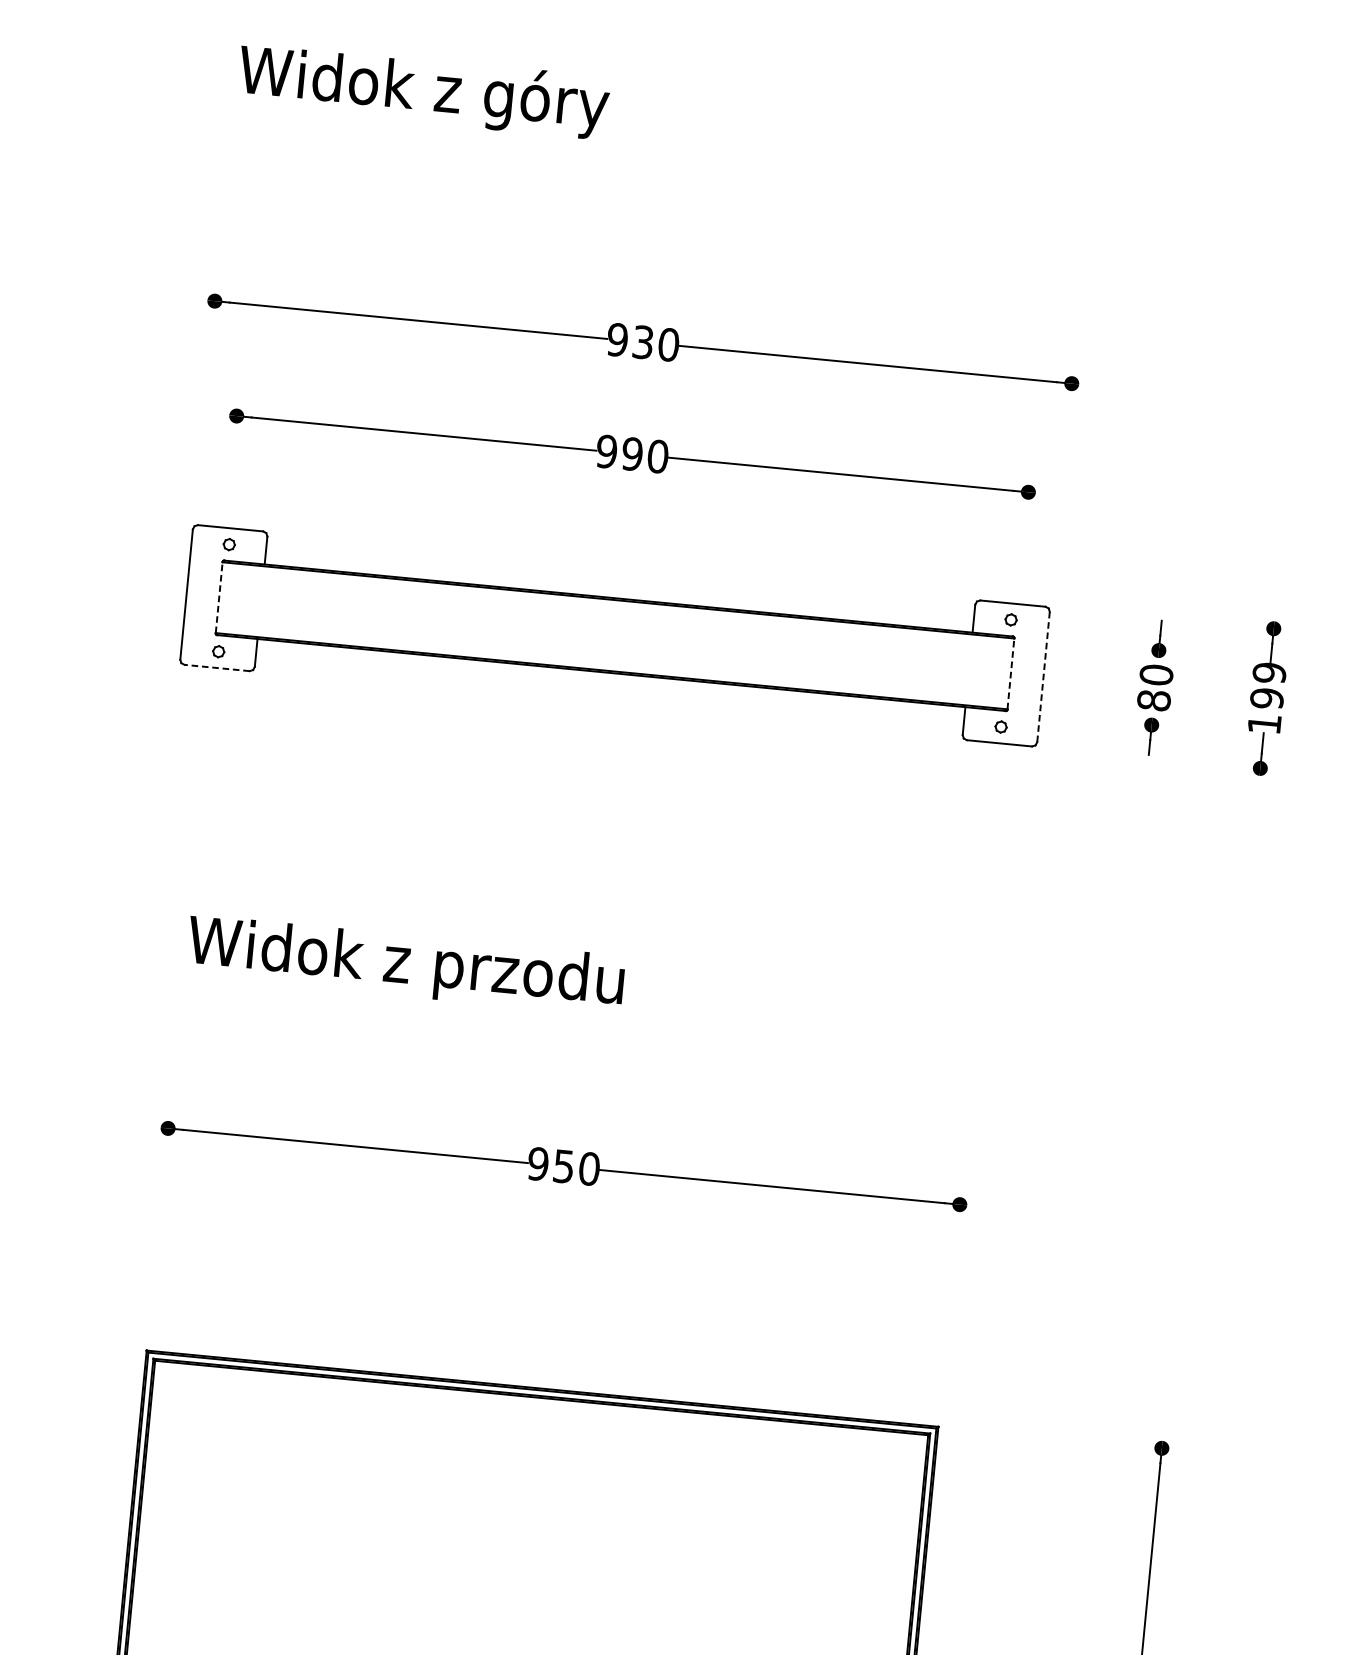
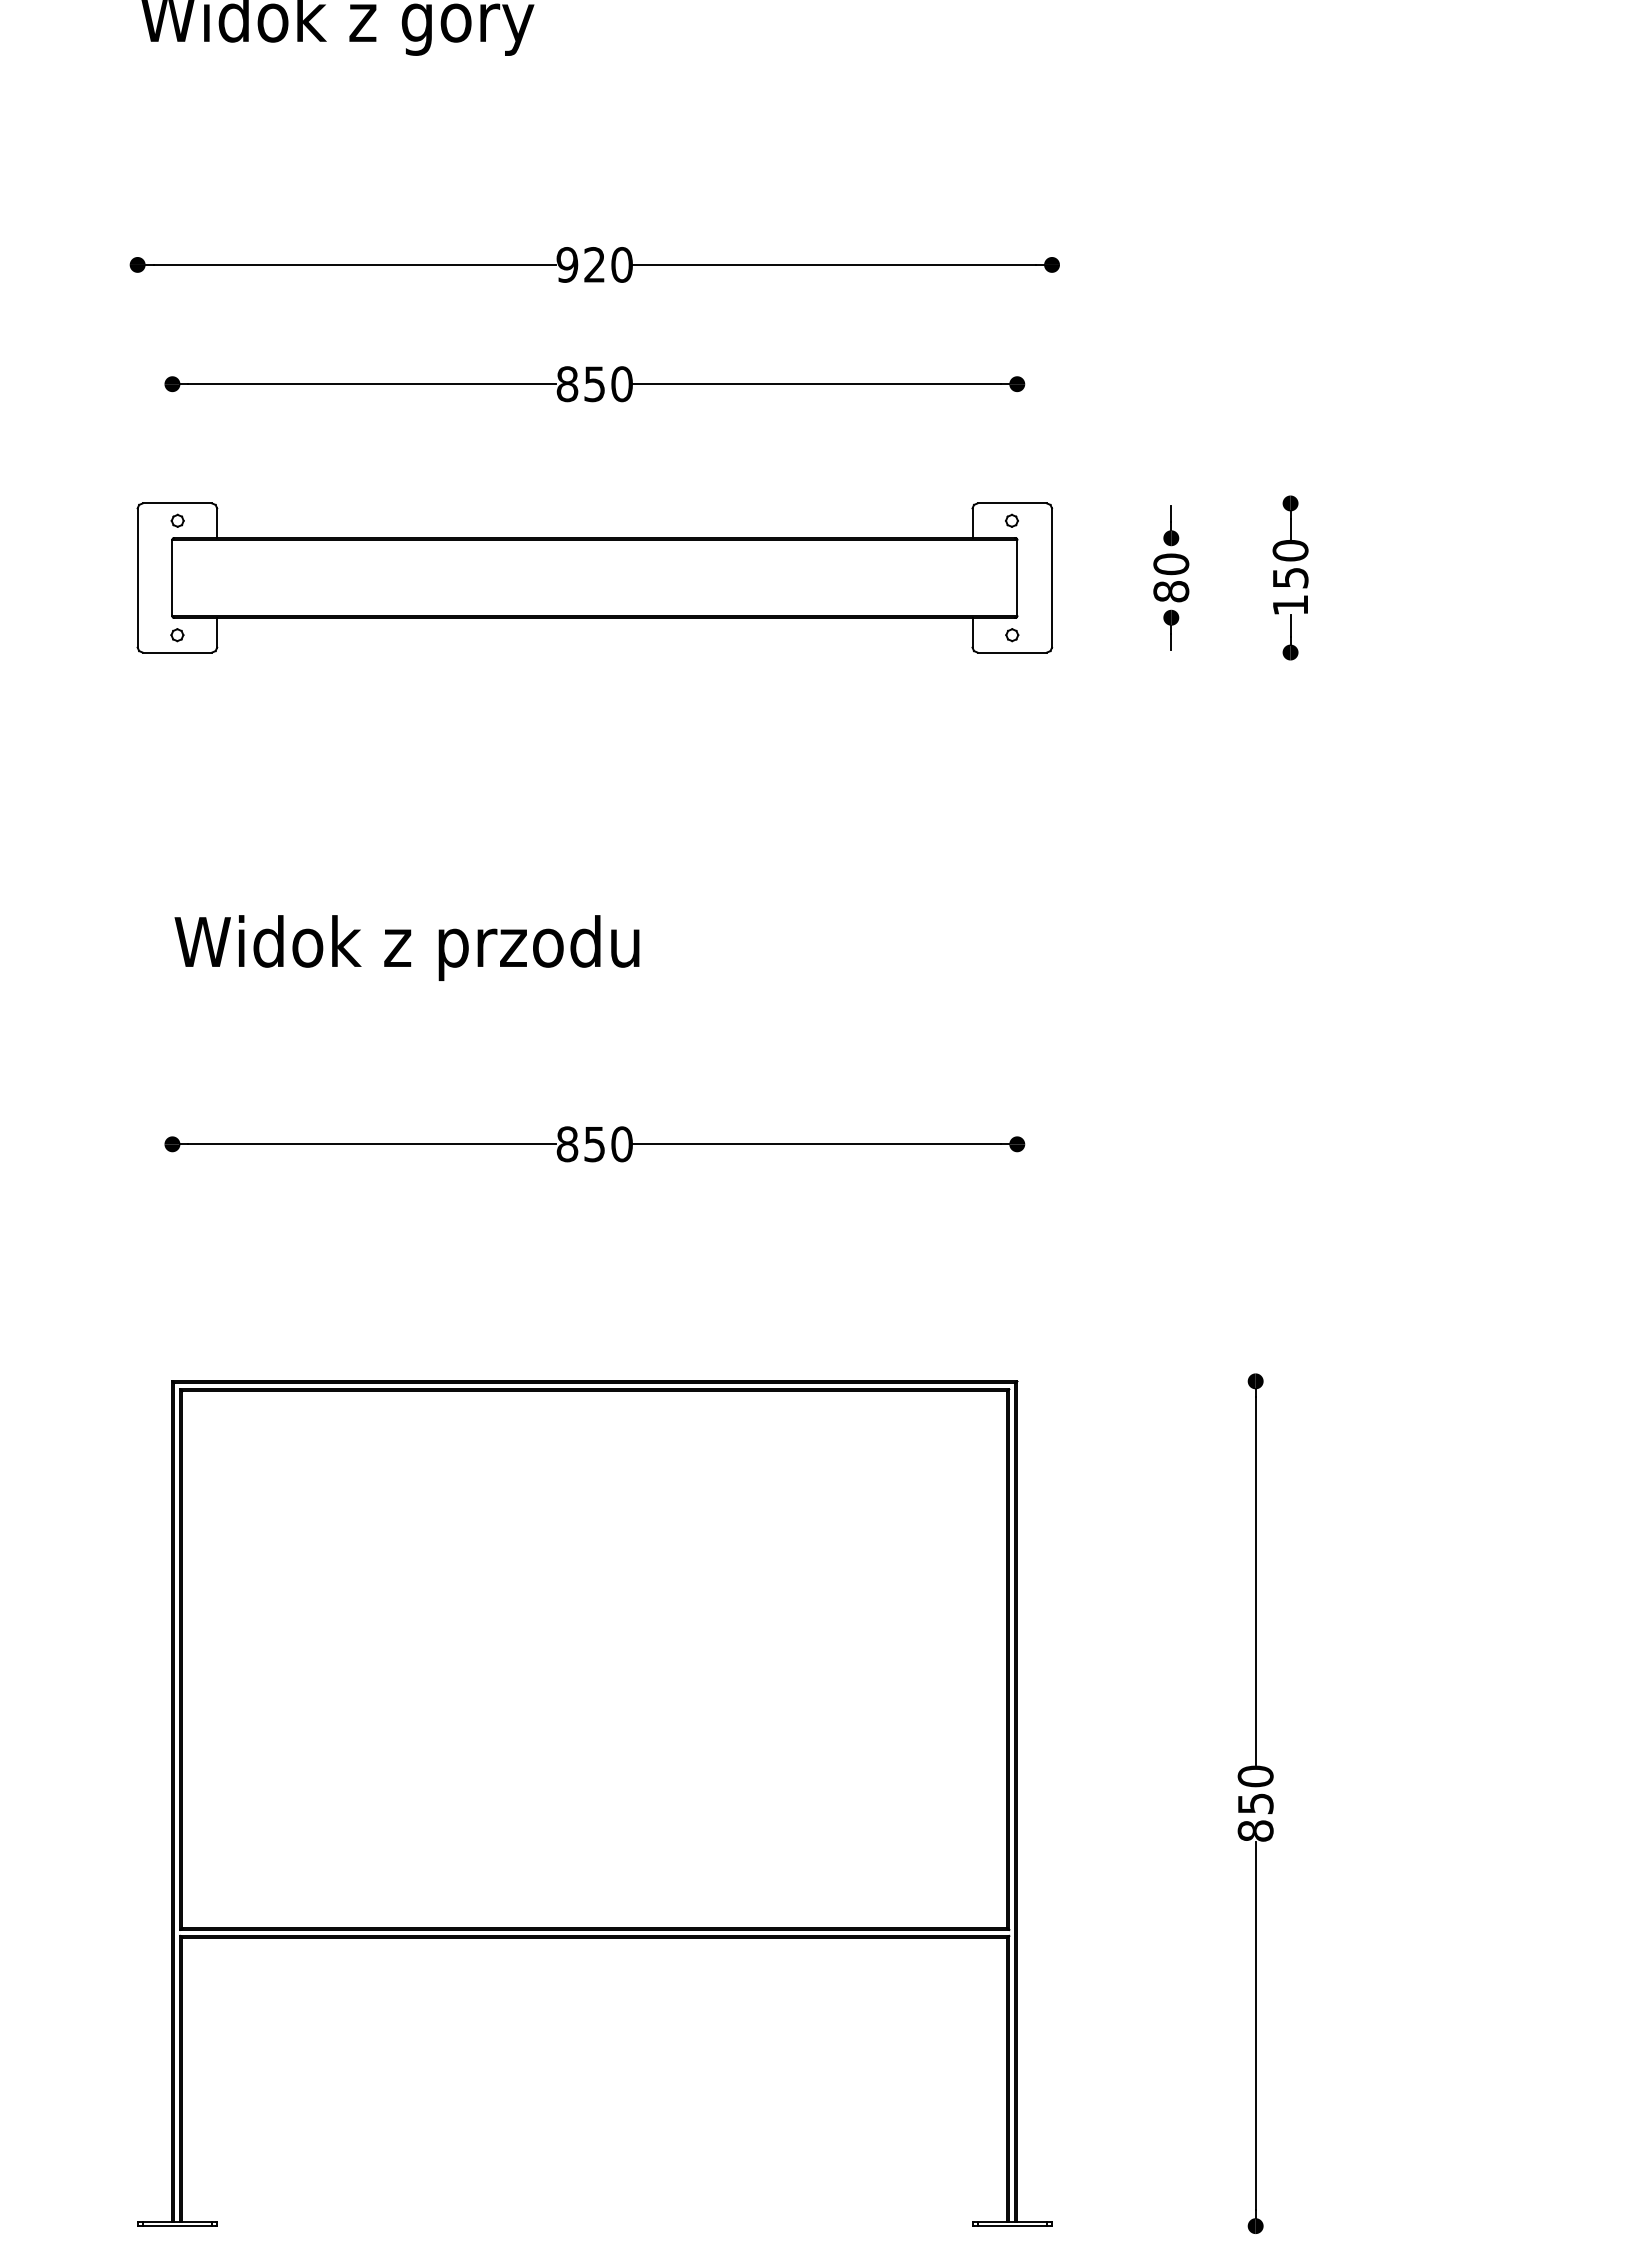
text: (643, 341) -> (594, 264), 930 -> 920
text: (619, 453) -> (580, 384), 990 -> 850
line: (219, 598) -> (172, 578), dashed -> solid
line: (217, 667) -> (177, 652), dashed -> solid
line: (1011, 674) -> (1017, 578), dashed -> solid
line: (1043, 677) -> (1052, 578), dashed -> solid
text: (1268, 685) -> (1290, 564), 199 -> 150
text: (538, 1164) -> (567, 1144), 950 -> 850

